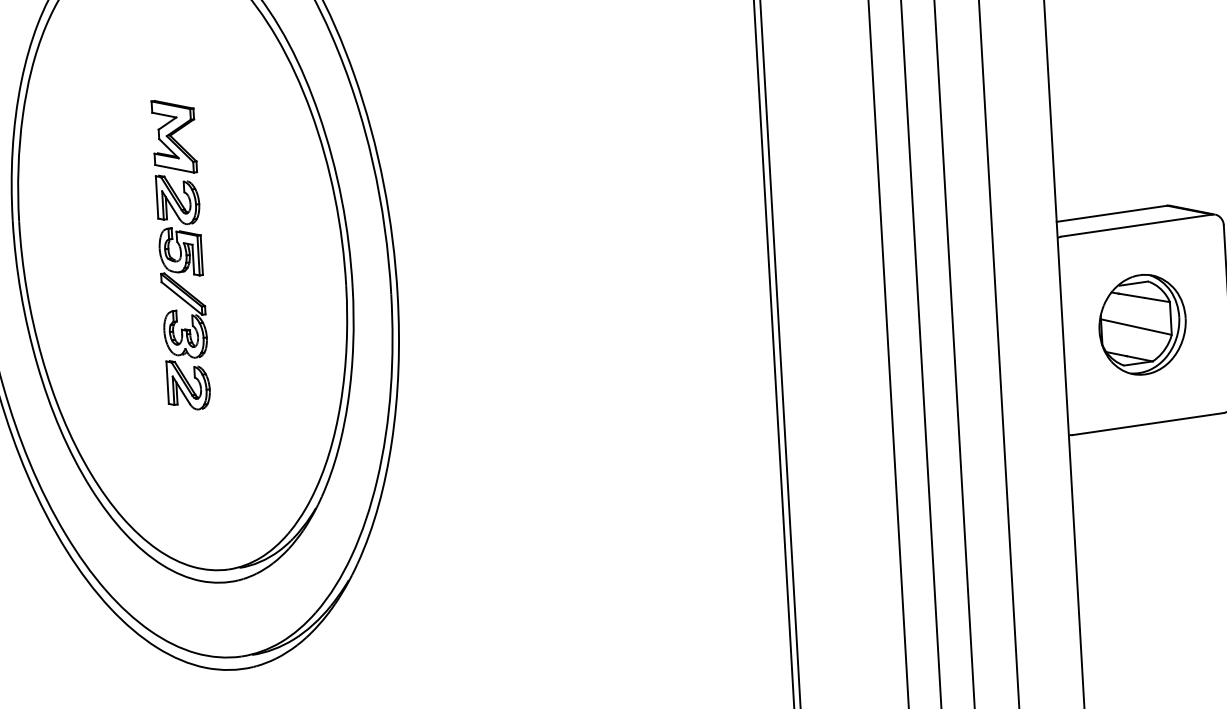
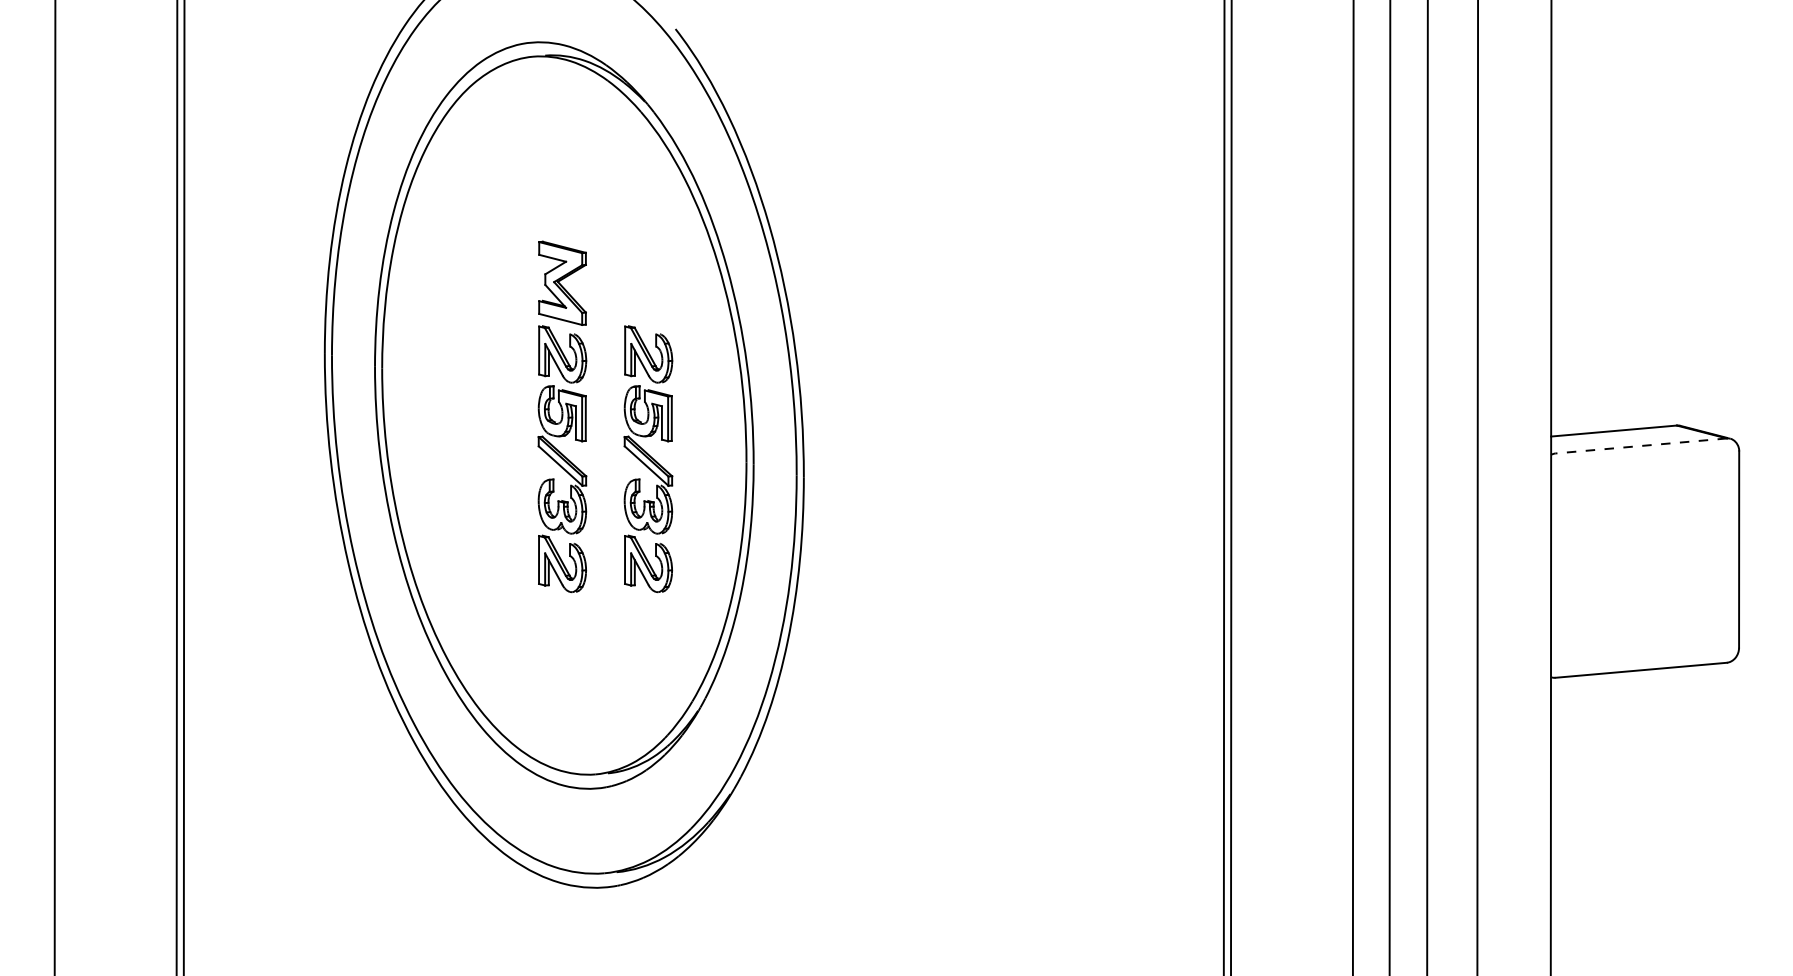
line: (1137, 225) -> (1641, 445), solid -> dashed
part: (259, 288) -> (648, 459), added
part: (1142, 325) -> (1641, 558), removed

